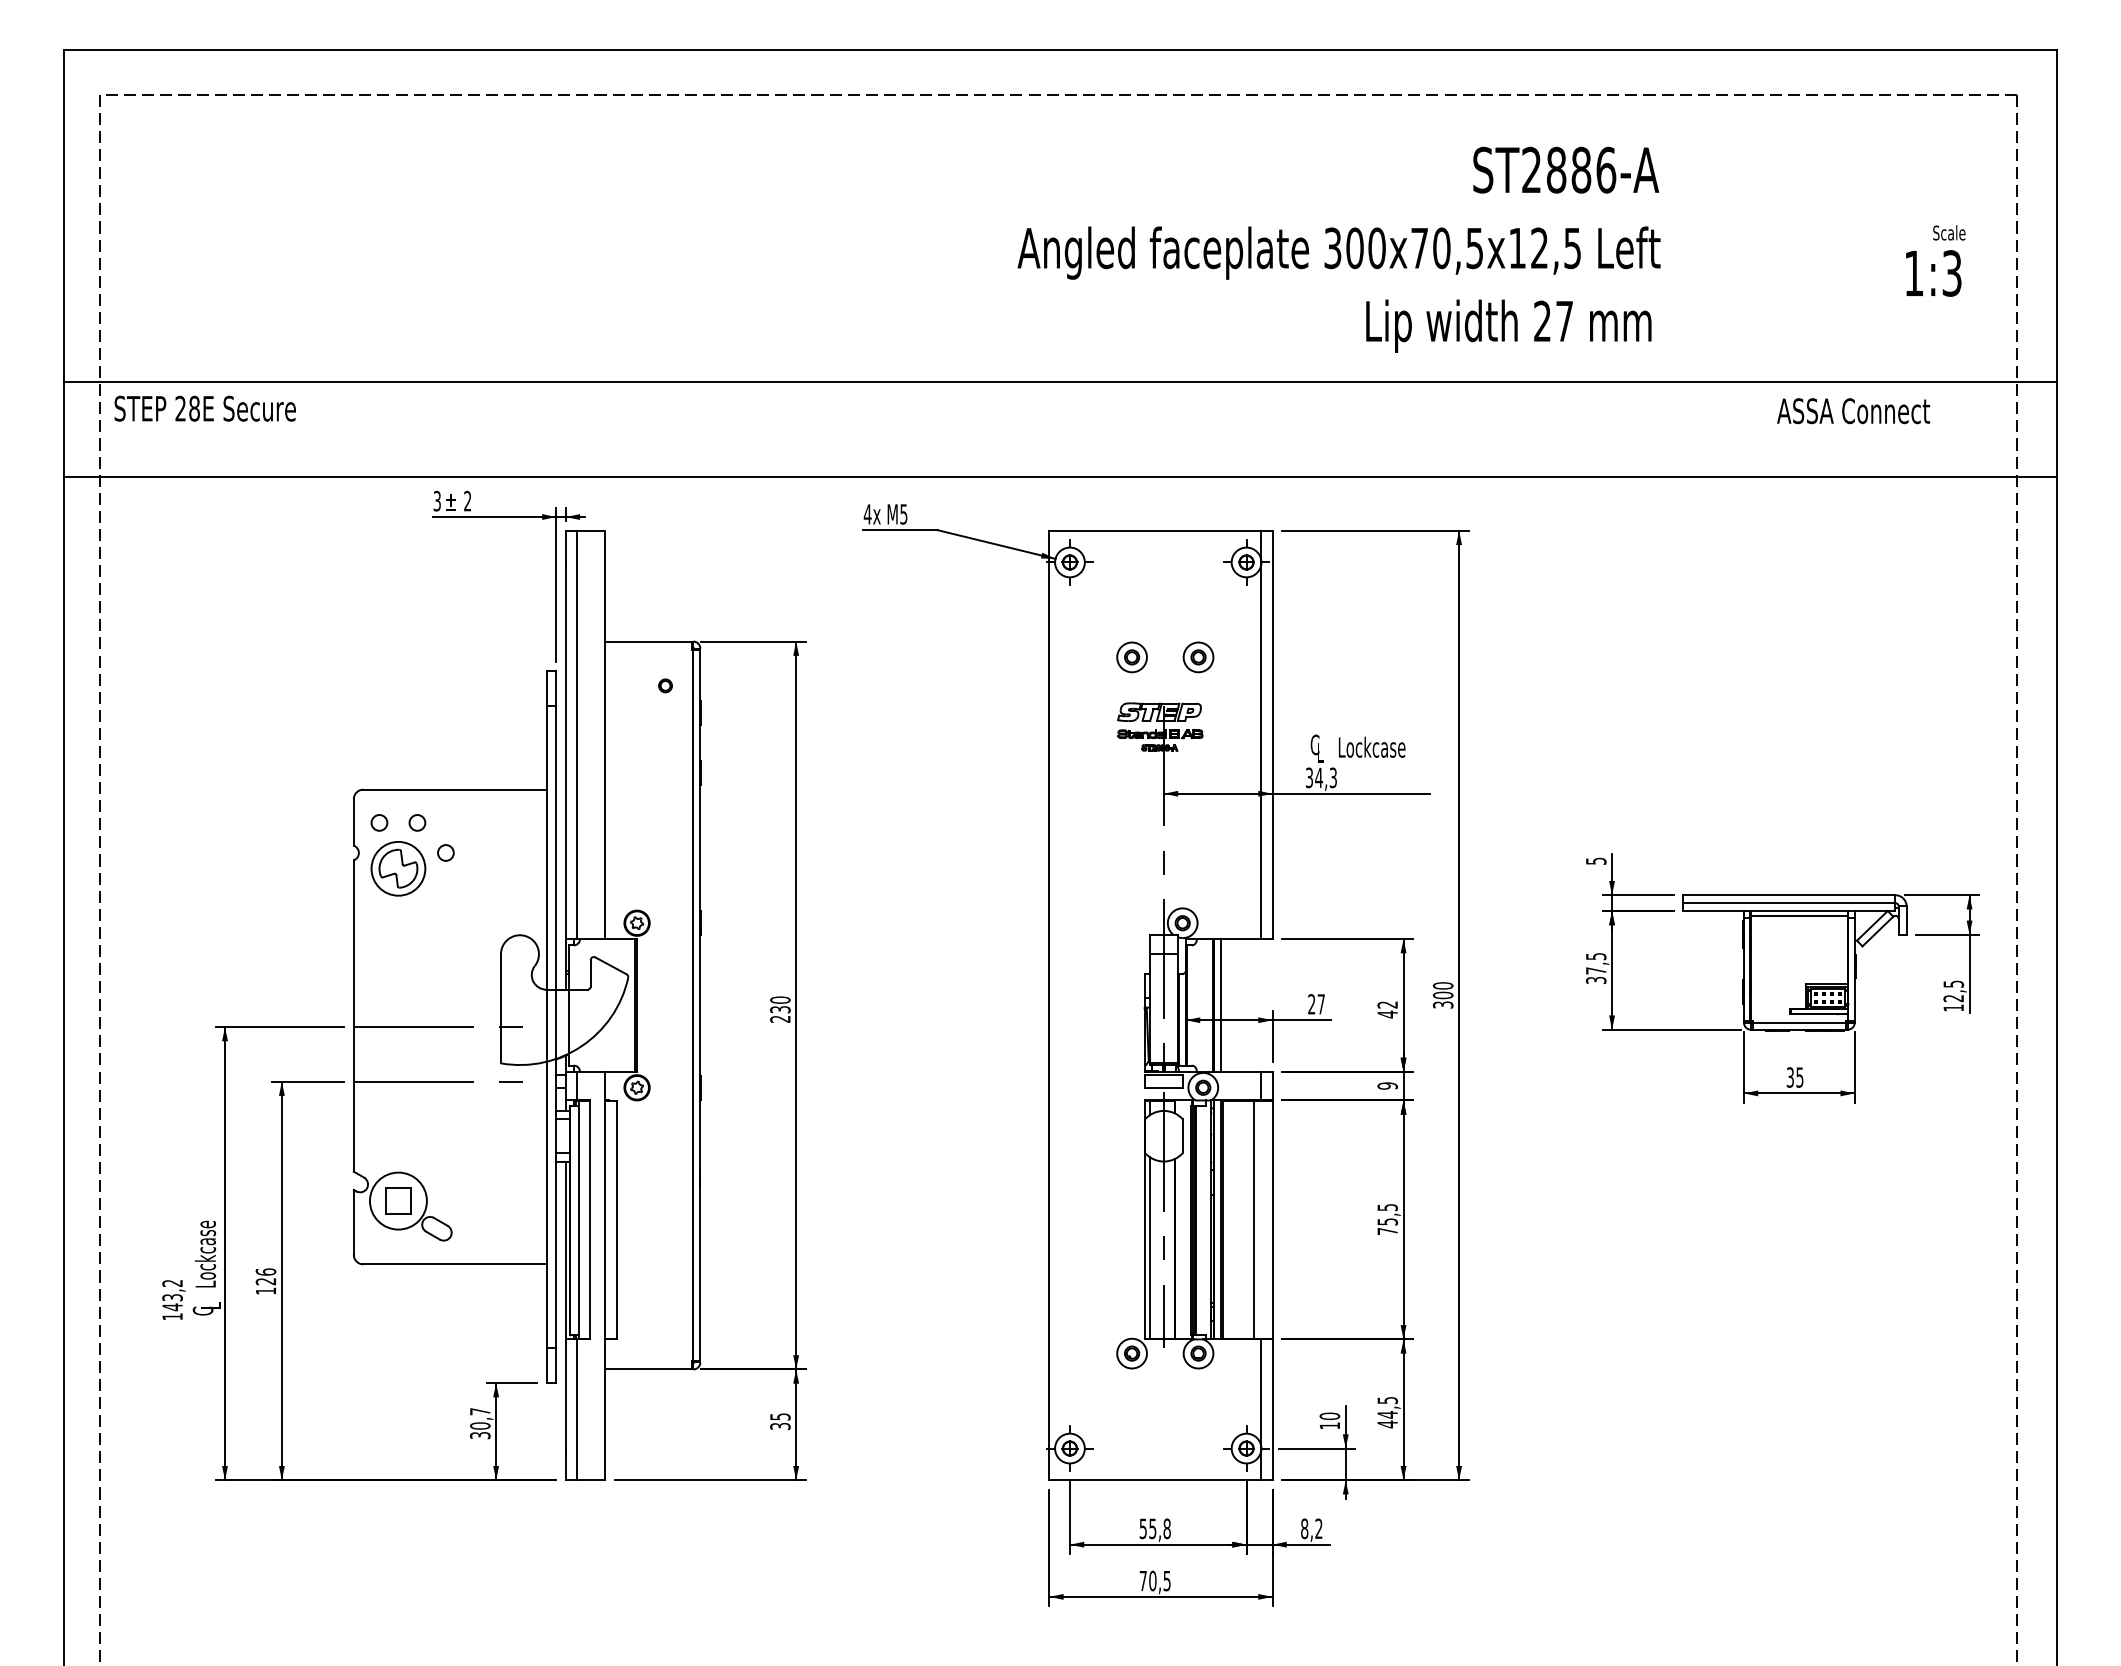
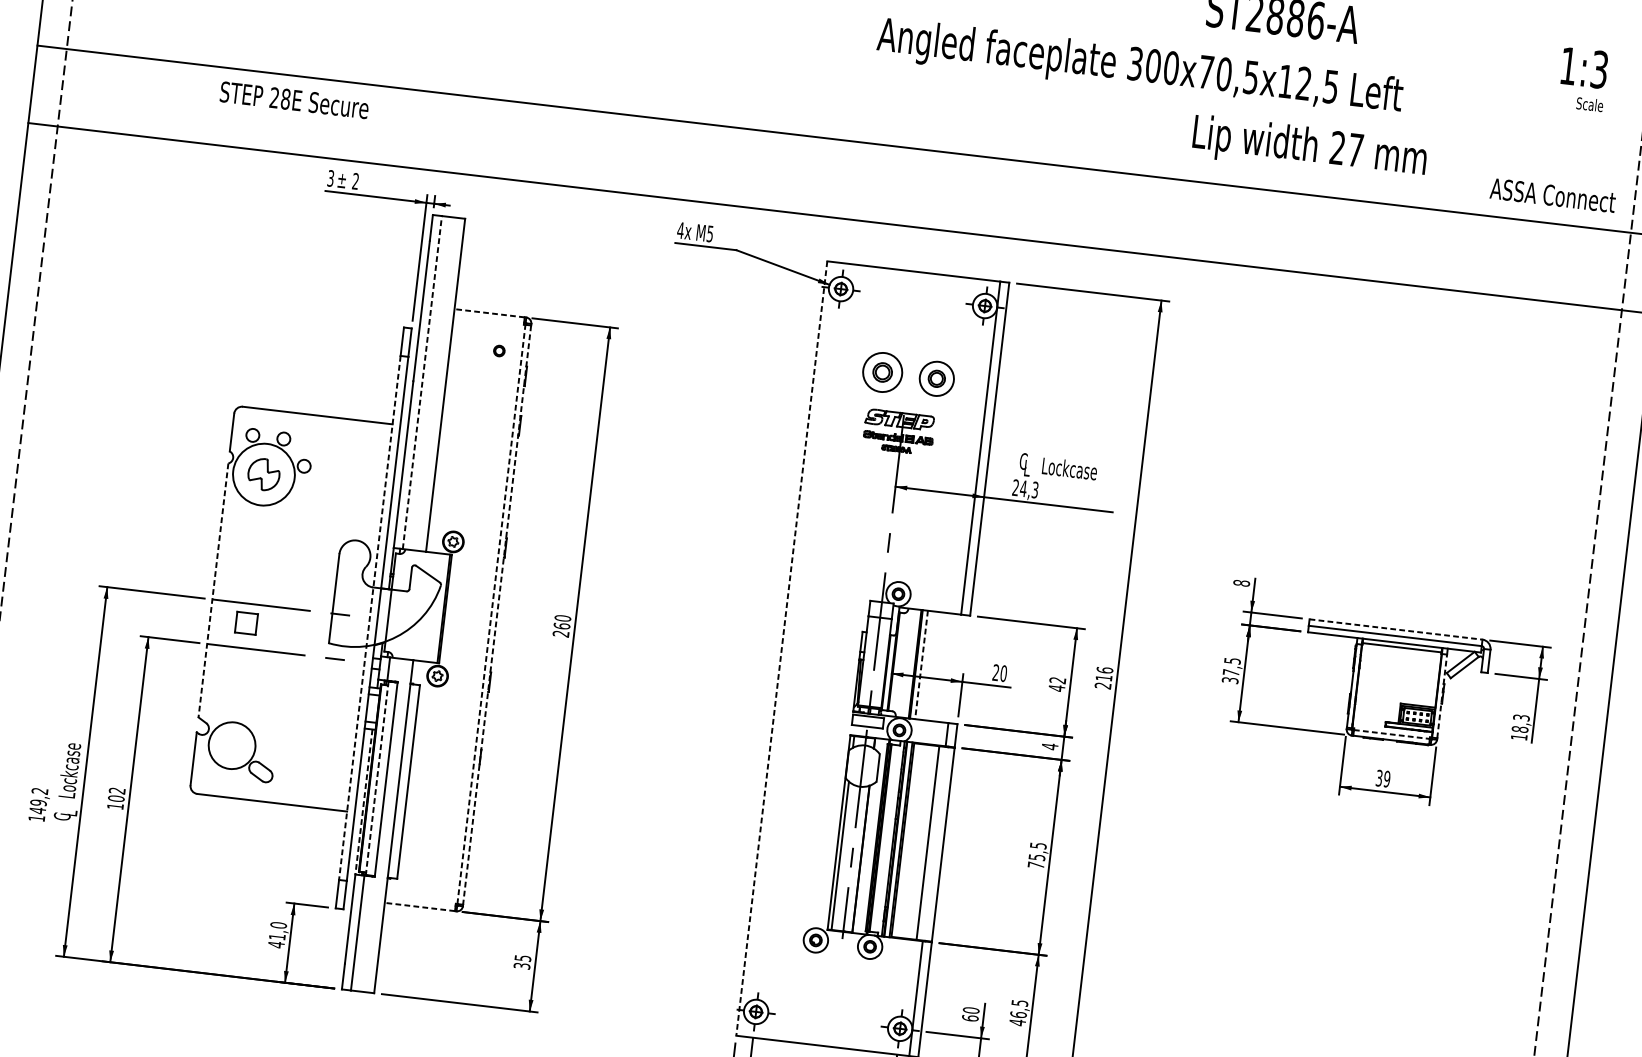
text: (1338, 252) -> (1139, 67), moved
text: (1933, 273) -> (1584, 68), moved
text: (1508, 325) -> (1309, 148), moved
text: (204, 408) -> (293, 100), moved
text: (1853, 411) -> (1552, 195), moved
line: (647, 641) -> (488, 313), solid -> dashed
part: (1131, 657) -> (882, 372), size x1.6
part: (1198, 657) -> (936, 378), size x1.4
line: (576, 734) -> (422, 382), solid -> dashed
text: (1309, 778) -> (1015, 488), 34,3 -> 24,3
text: (1595, 860) -> (1241, 582), 5 -> 8
circle: (398, 868) -> (264, 474), size x1.4
line: (1789, 895) -> (1396, 629), solid -> dashed
line: (1854, 969) -> (1441, 696), solid -> dashed
text: (1953, 991) -> (1520, 723), 12,5 -> 18,3
text: (1442, 995) -> (1103, 678), 300 -> 216
text: (1321, 1004) -> (1003, 673), 27 -> 20
line: (693, 1005) -> (491, 614), solid -> dashed
line: (1049, 1005) -> (781, 648), solid -> dashed
line: (700, 1006) -> (497, 615), solid -> dashed
line: (1220, 1006) -> (921, 665), solid -> dashed
text: (780, 1009) -> (562, 626), 230 -> 260
line: (353, 1016) -> (213, 590), solid -> dashed
line: (1799, 1022) -> (1392, 734), solid -> dashed
line: (546, 1027) -> (369, 618), solid -> dashed
text: (1799, 1077) -> (1386, 779), 35 -> 39
text: (1387, 1085) -> (1049, 746), 9 -> 4
part: (398, 1200) -> (246, 622), moved
line: (578, 1219) -> (377, 777), solid -> dashed
line: (565, 1250) -> (363, 802), solid -> dashed
text: (265, 1276) -> (116, 794), 126 -> 102
text: (172, 1297) -> (38, 802), 143,2 -> 149,2
line: (647, 1369) -> (419, 906), solid -> dashed
text: (1387, 1414) -> (1018, 1014), 44,5 -> 46,5
text: (480, 1423) -> (277, 934), 30,7 -> 41,0
text: (1329, 1425) -> (970, 1017), 10 -> 60

